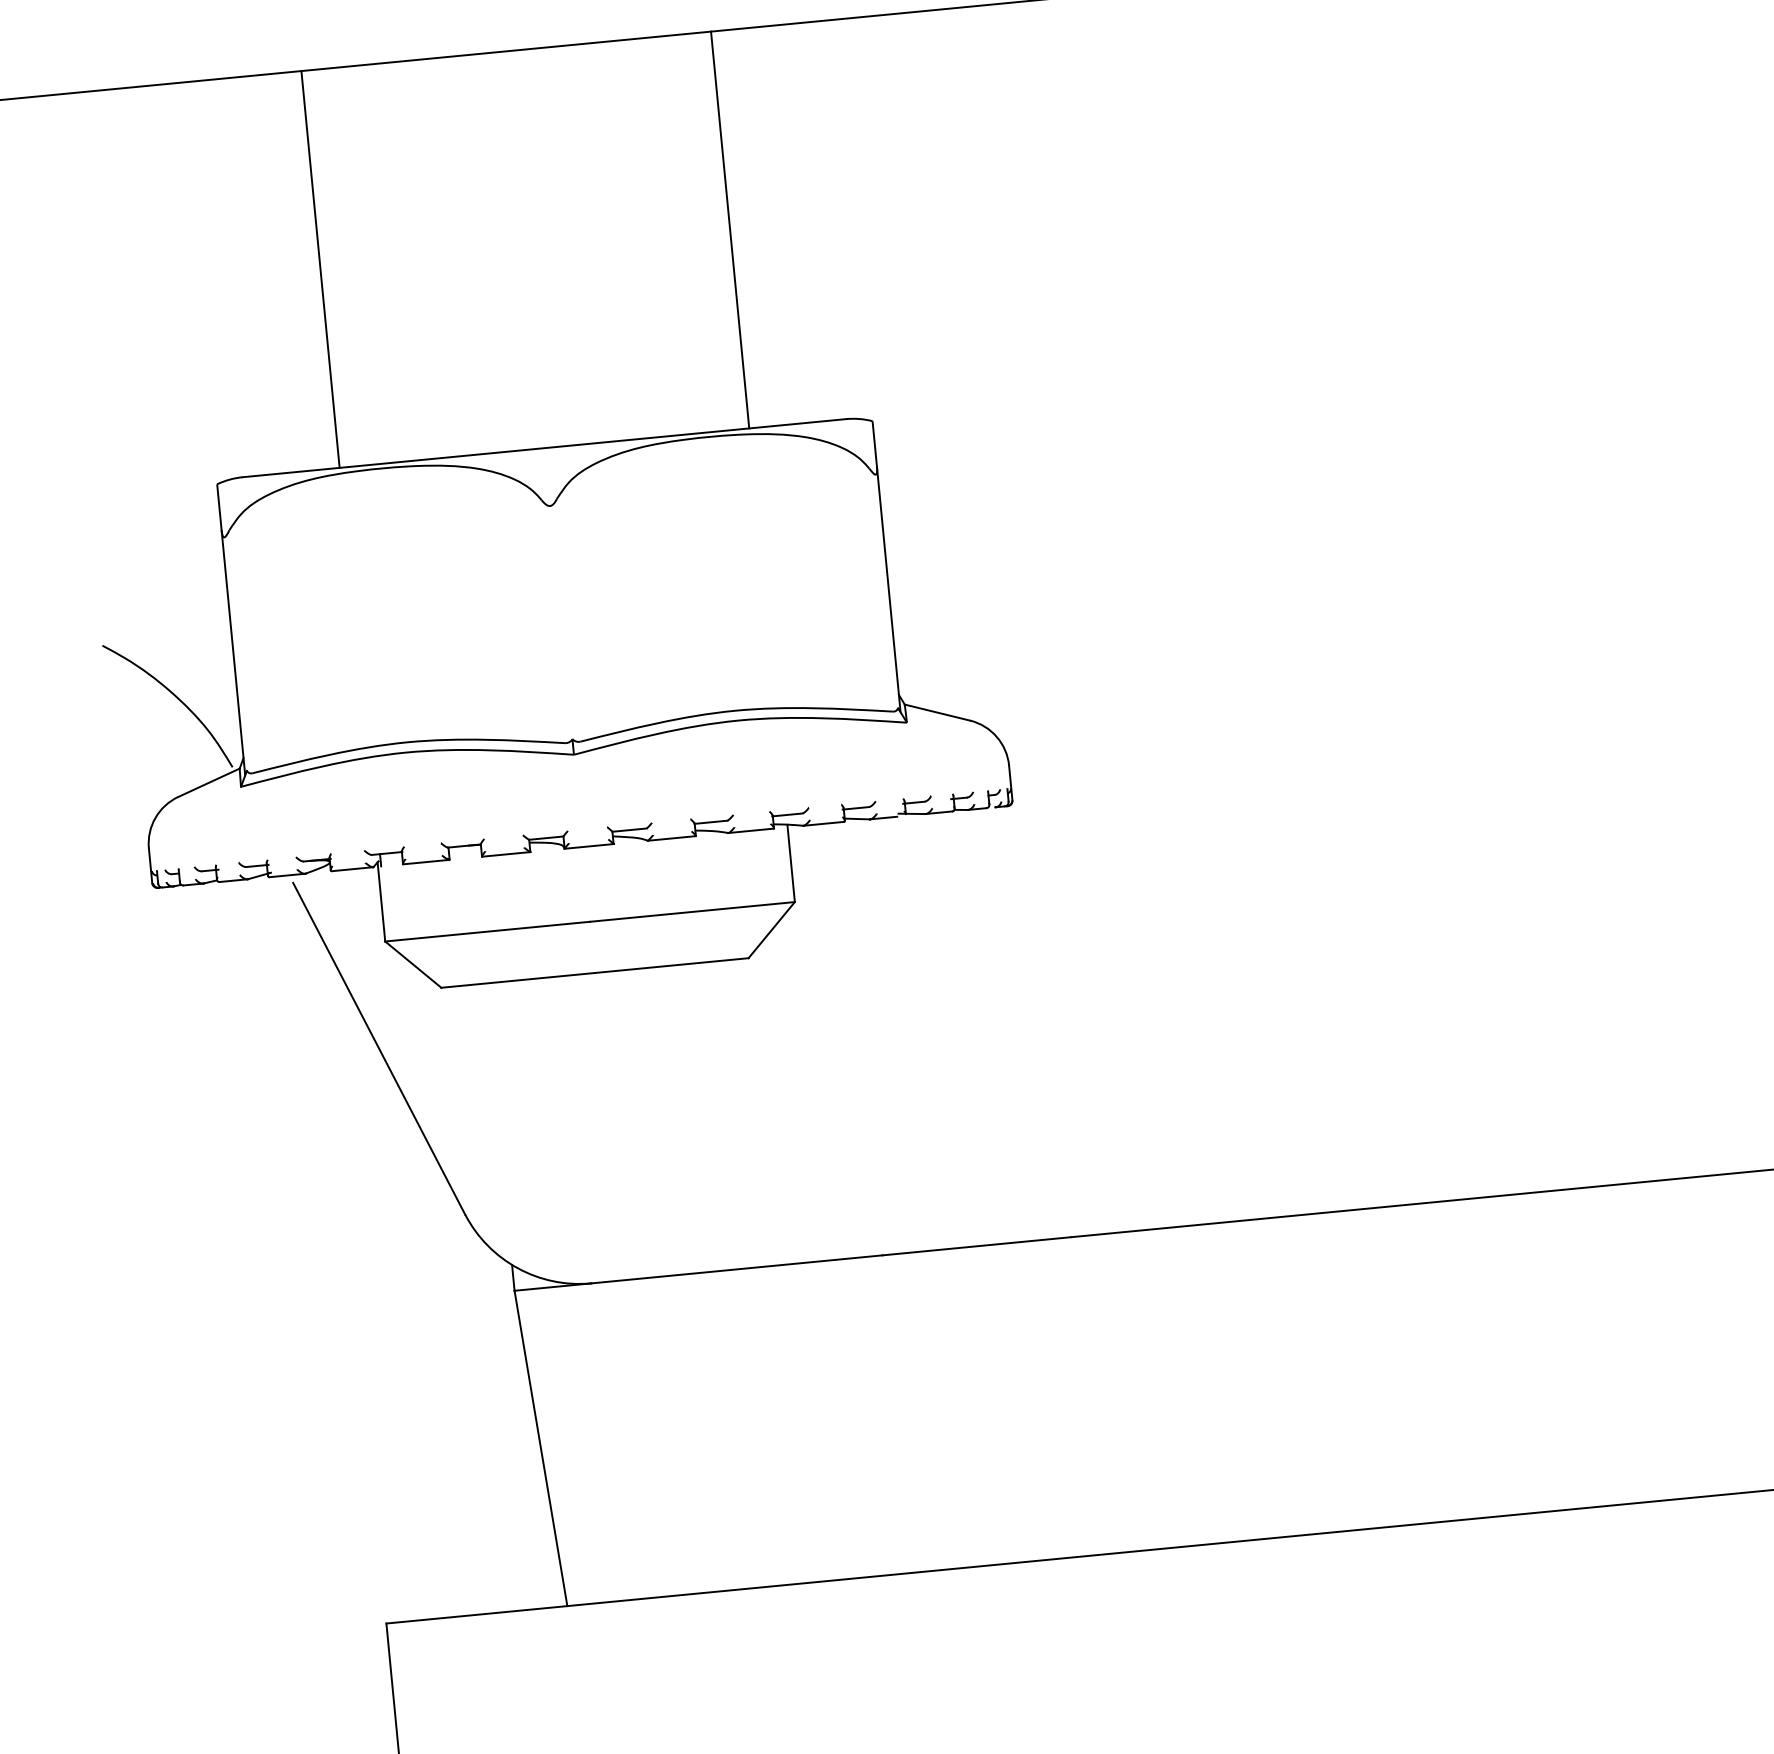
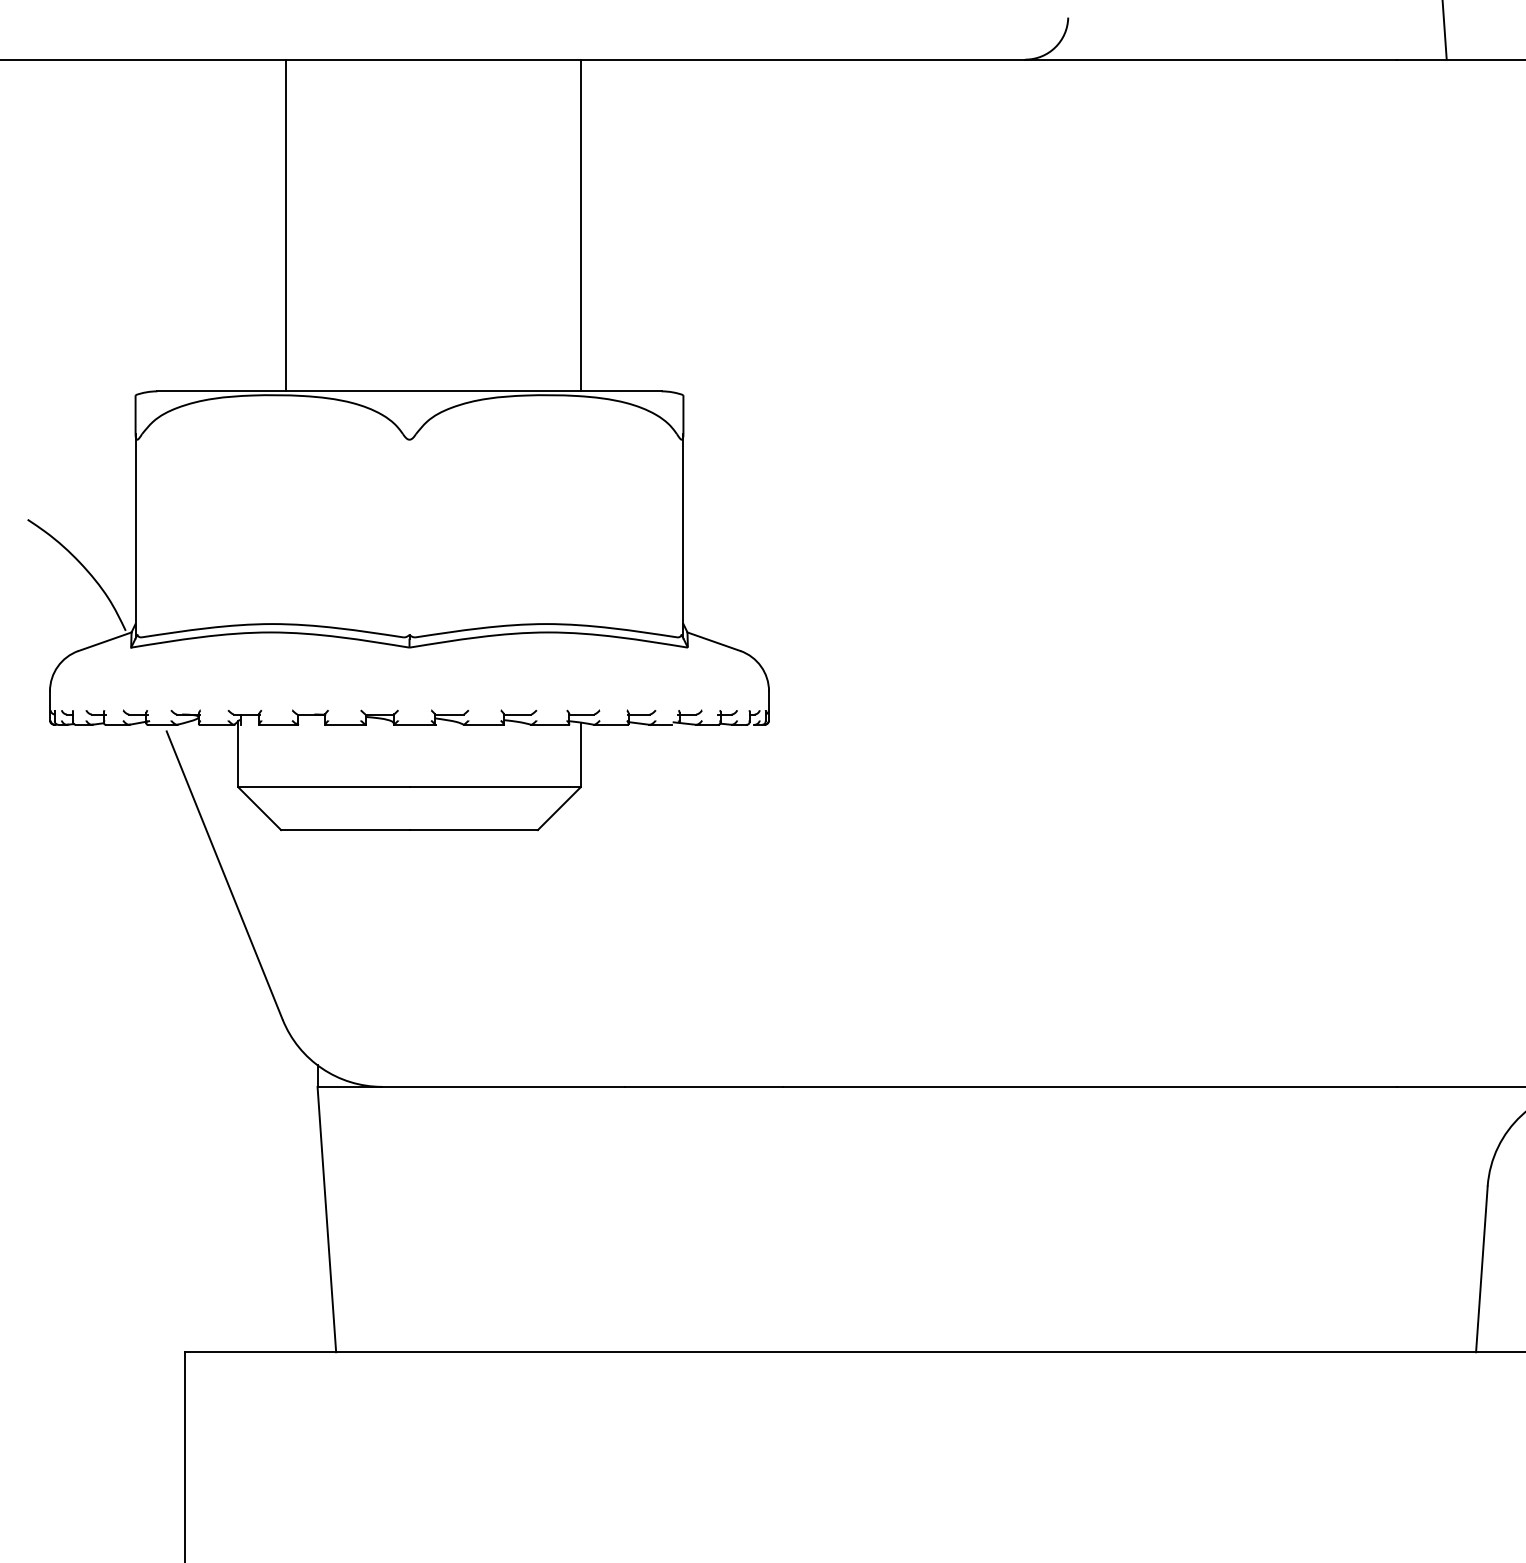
line: (320, 269) -> (286, 225), moved

